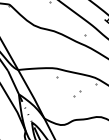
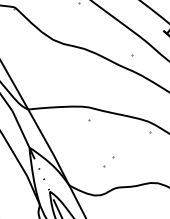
part: (77, 93) -> (110, 161), moved

